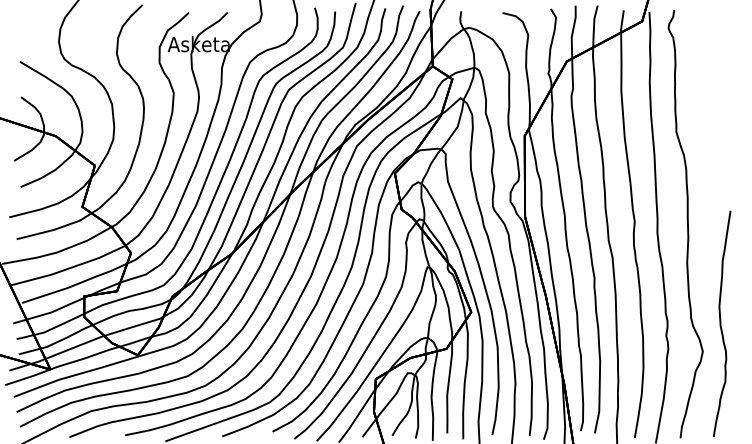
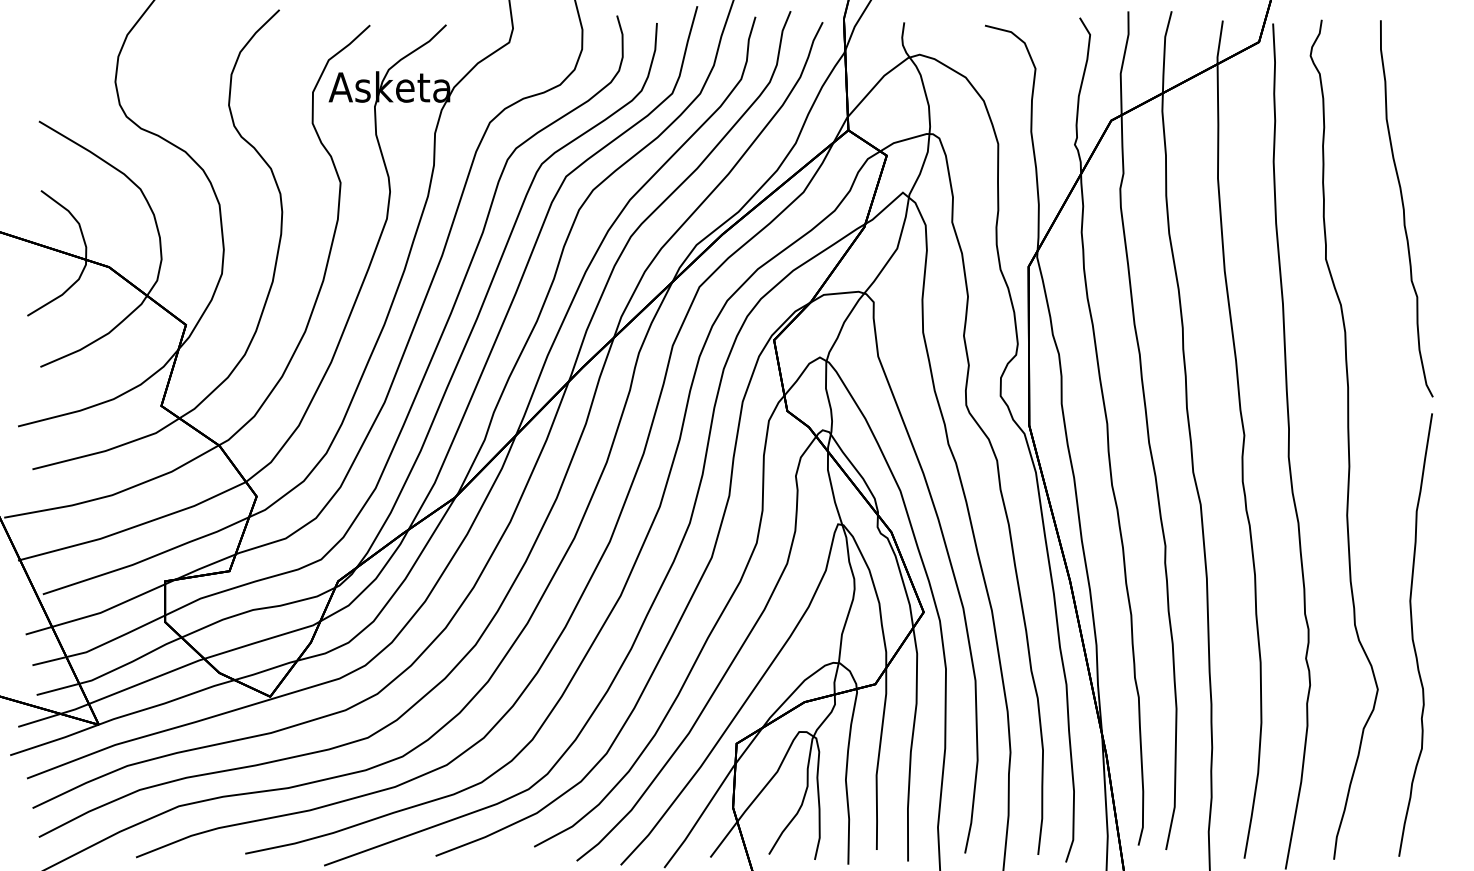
curve: (716, 106) -> (1404, 209), added

